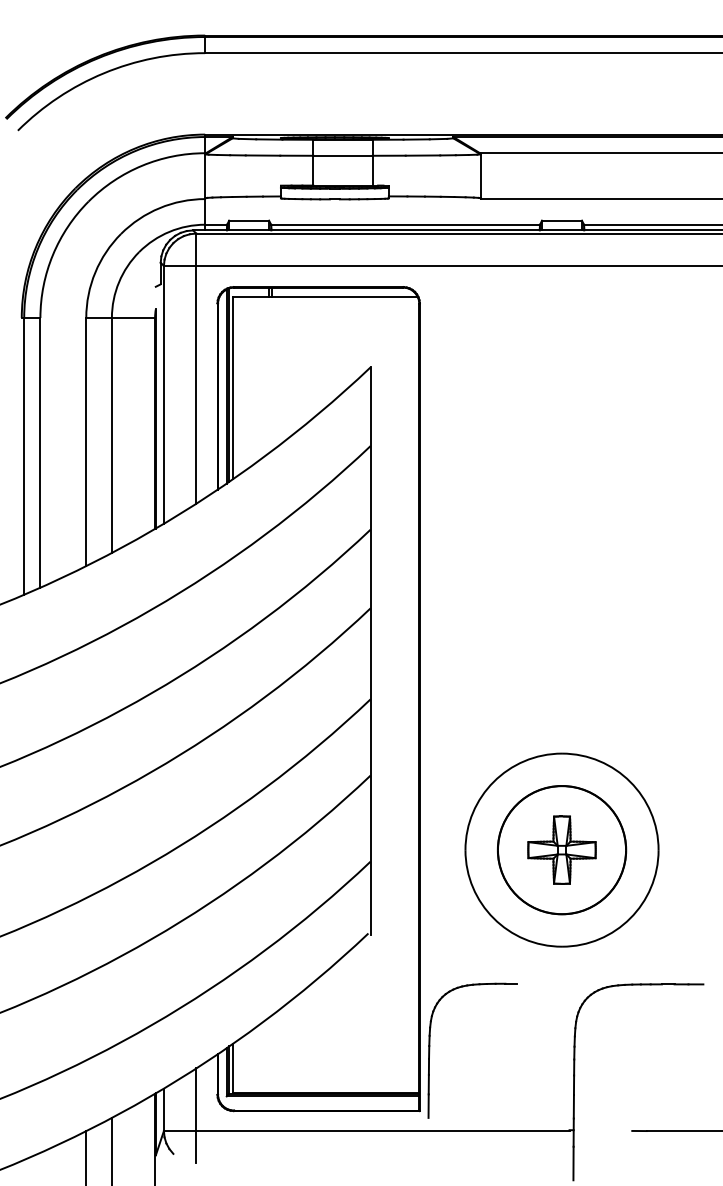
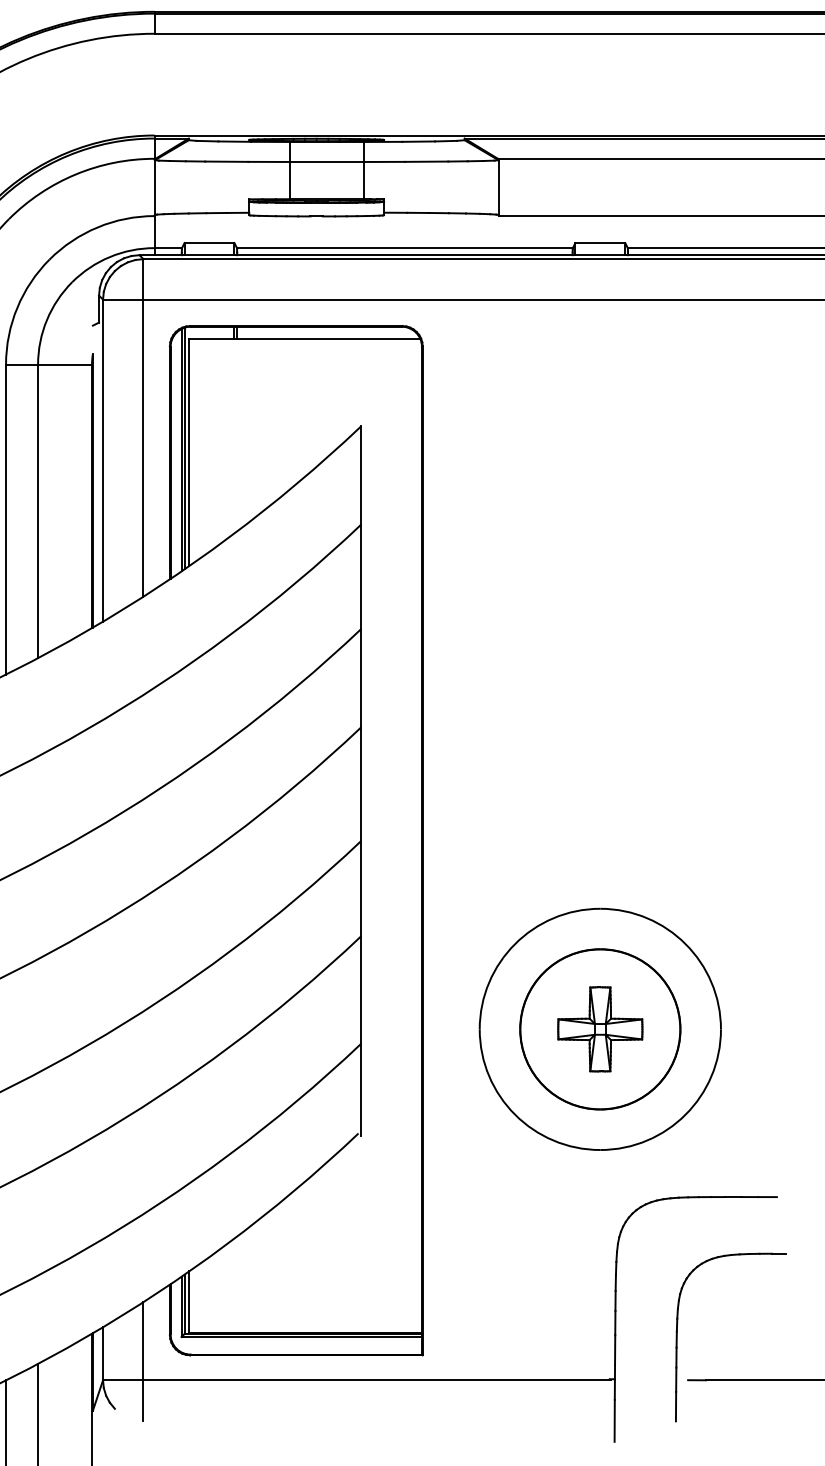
part: (430, 1050) -> (678, 1337), moved

